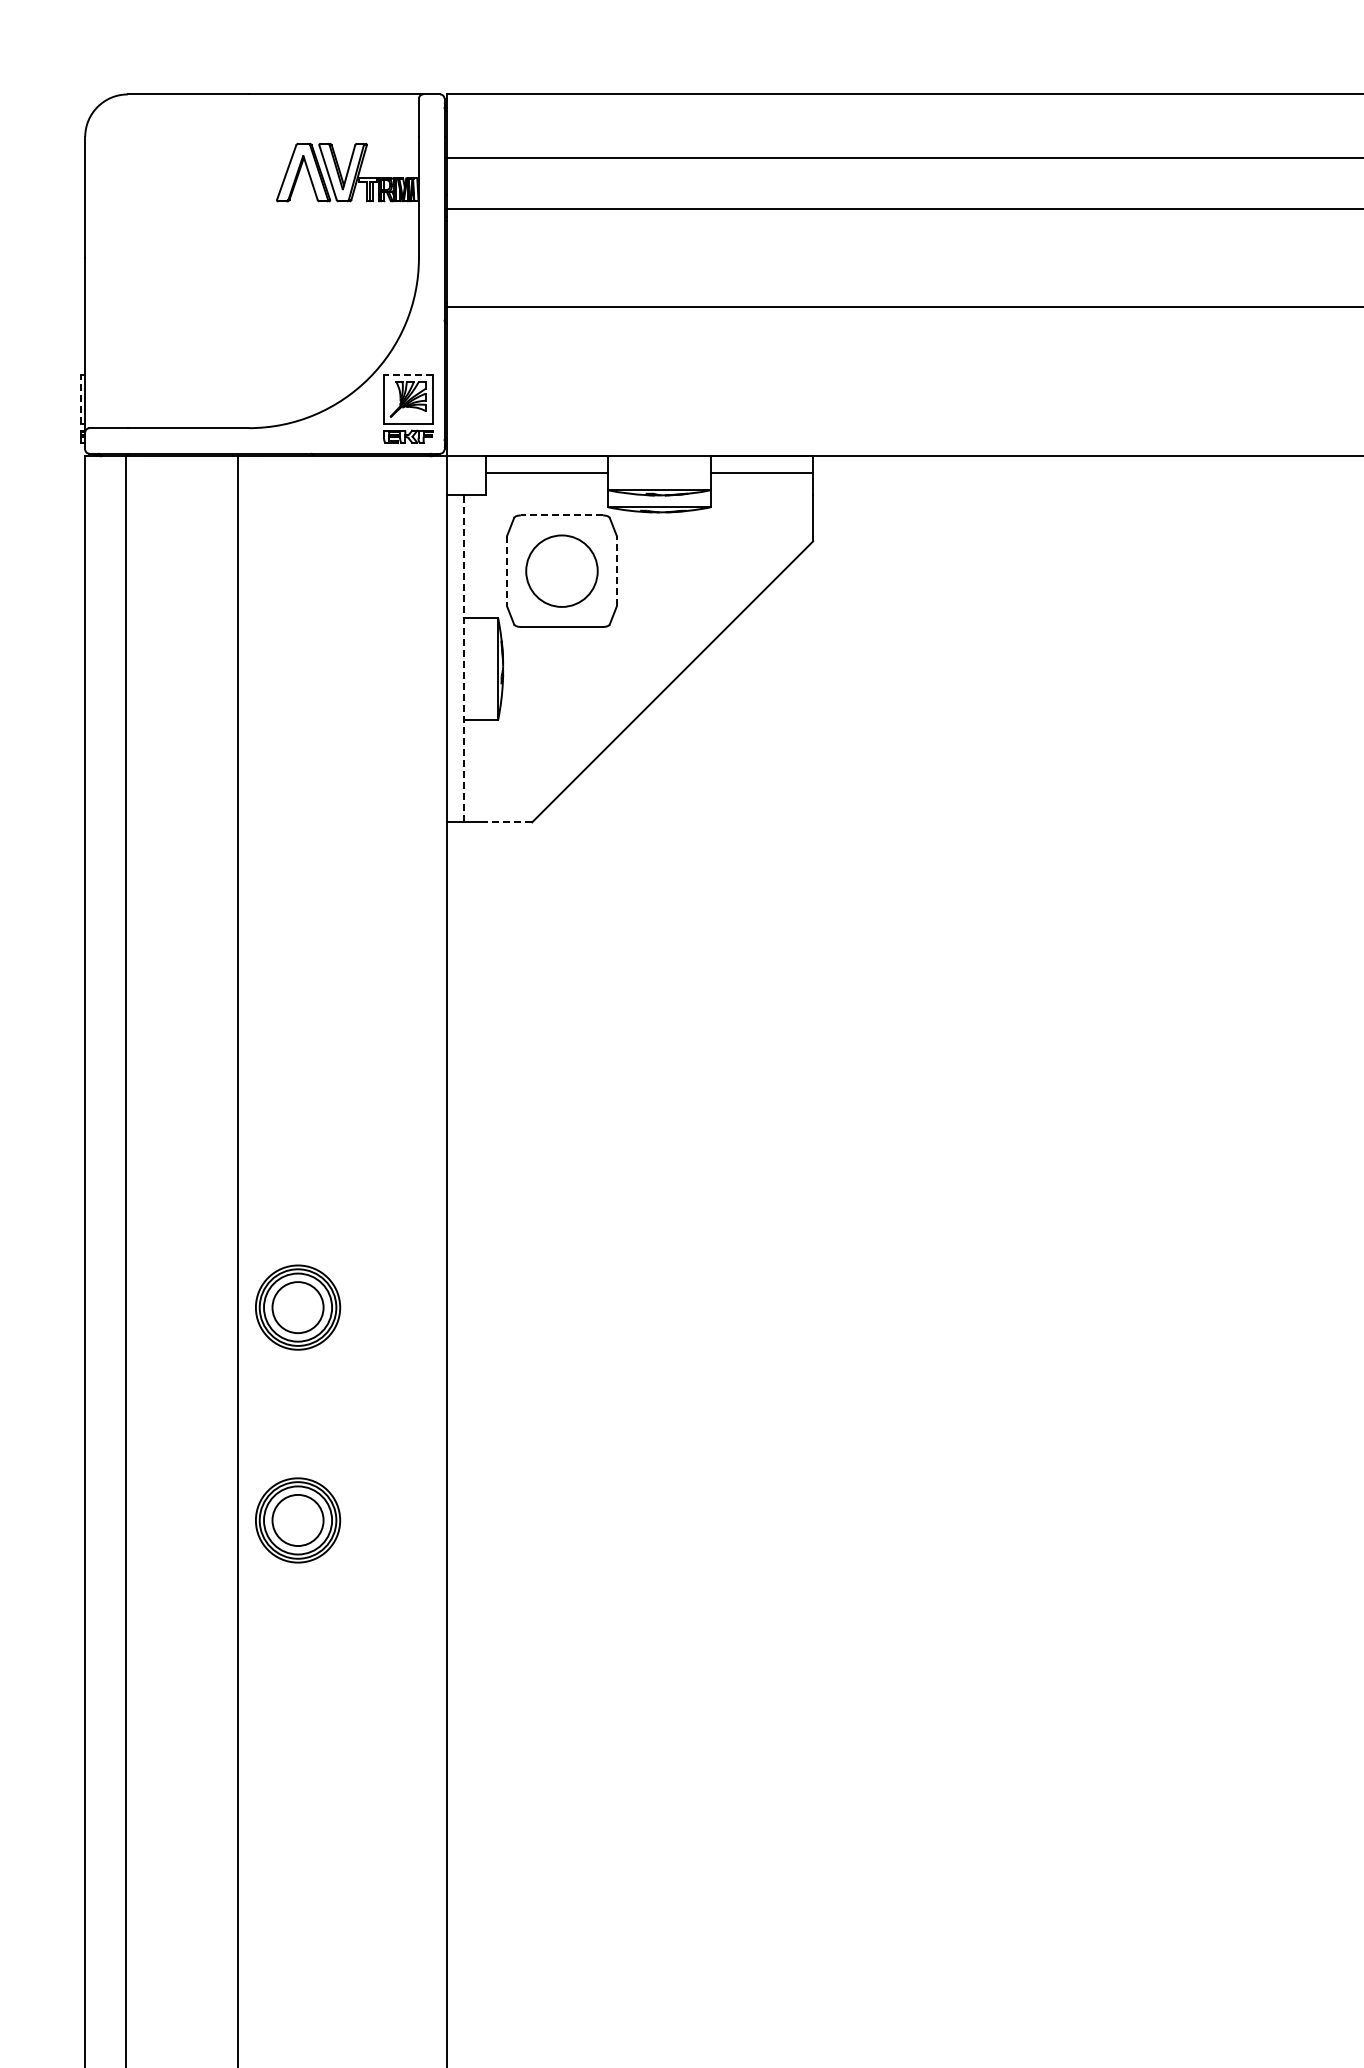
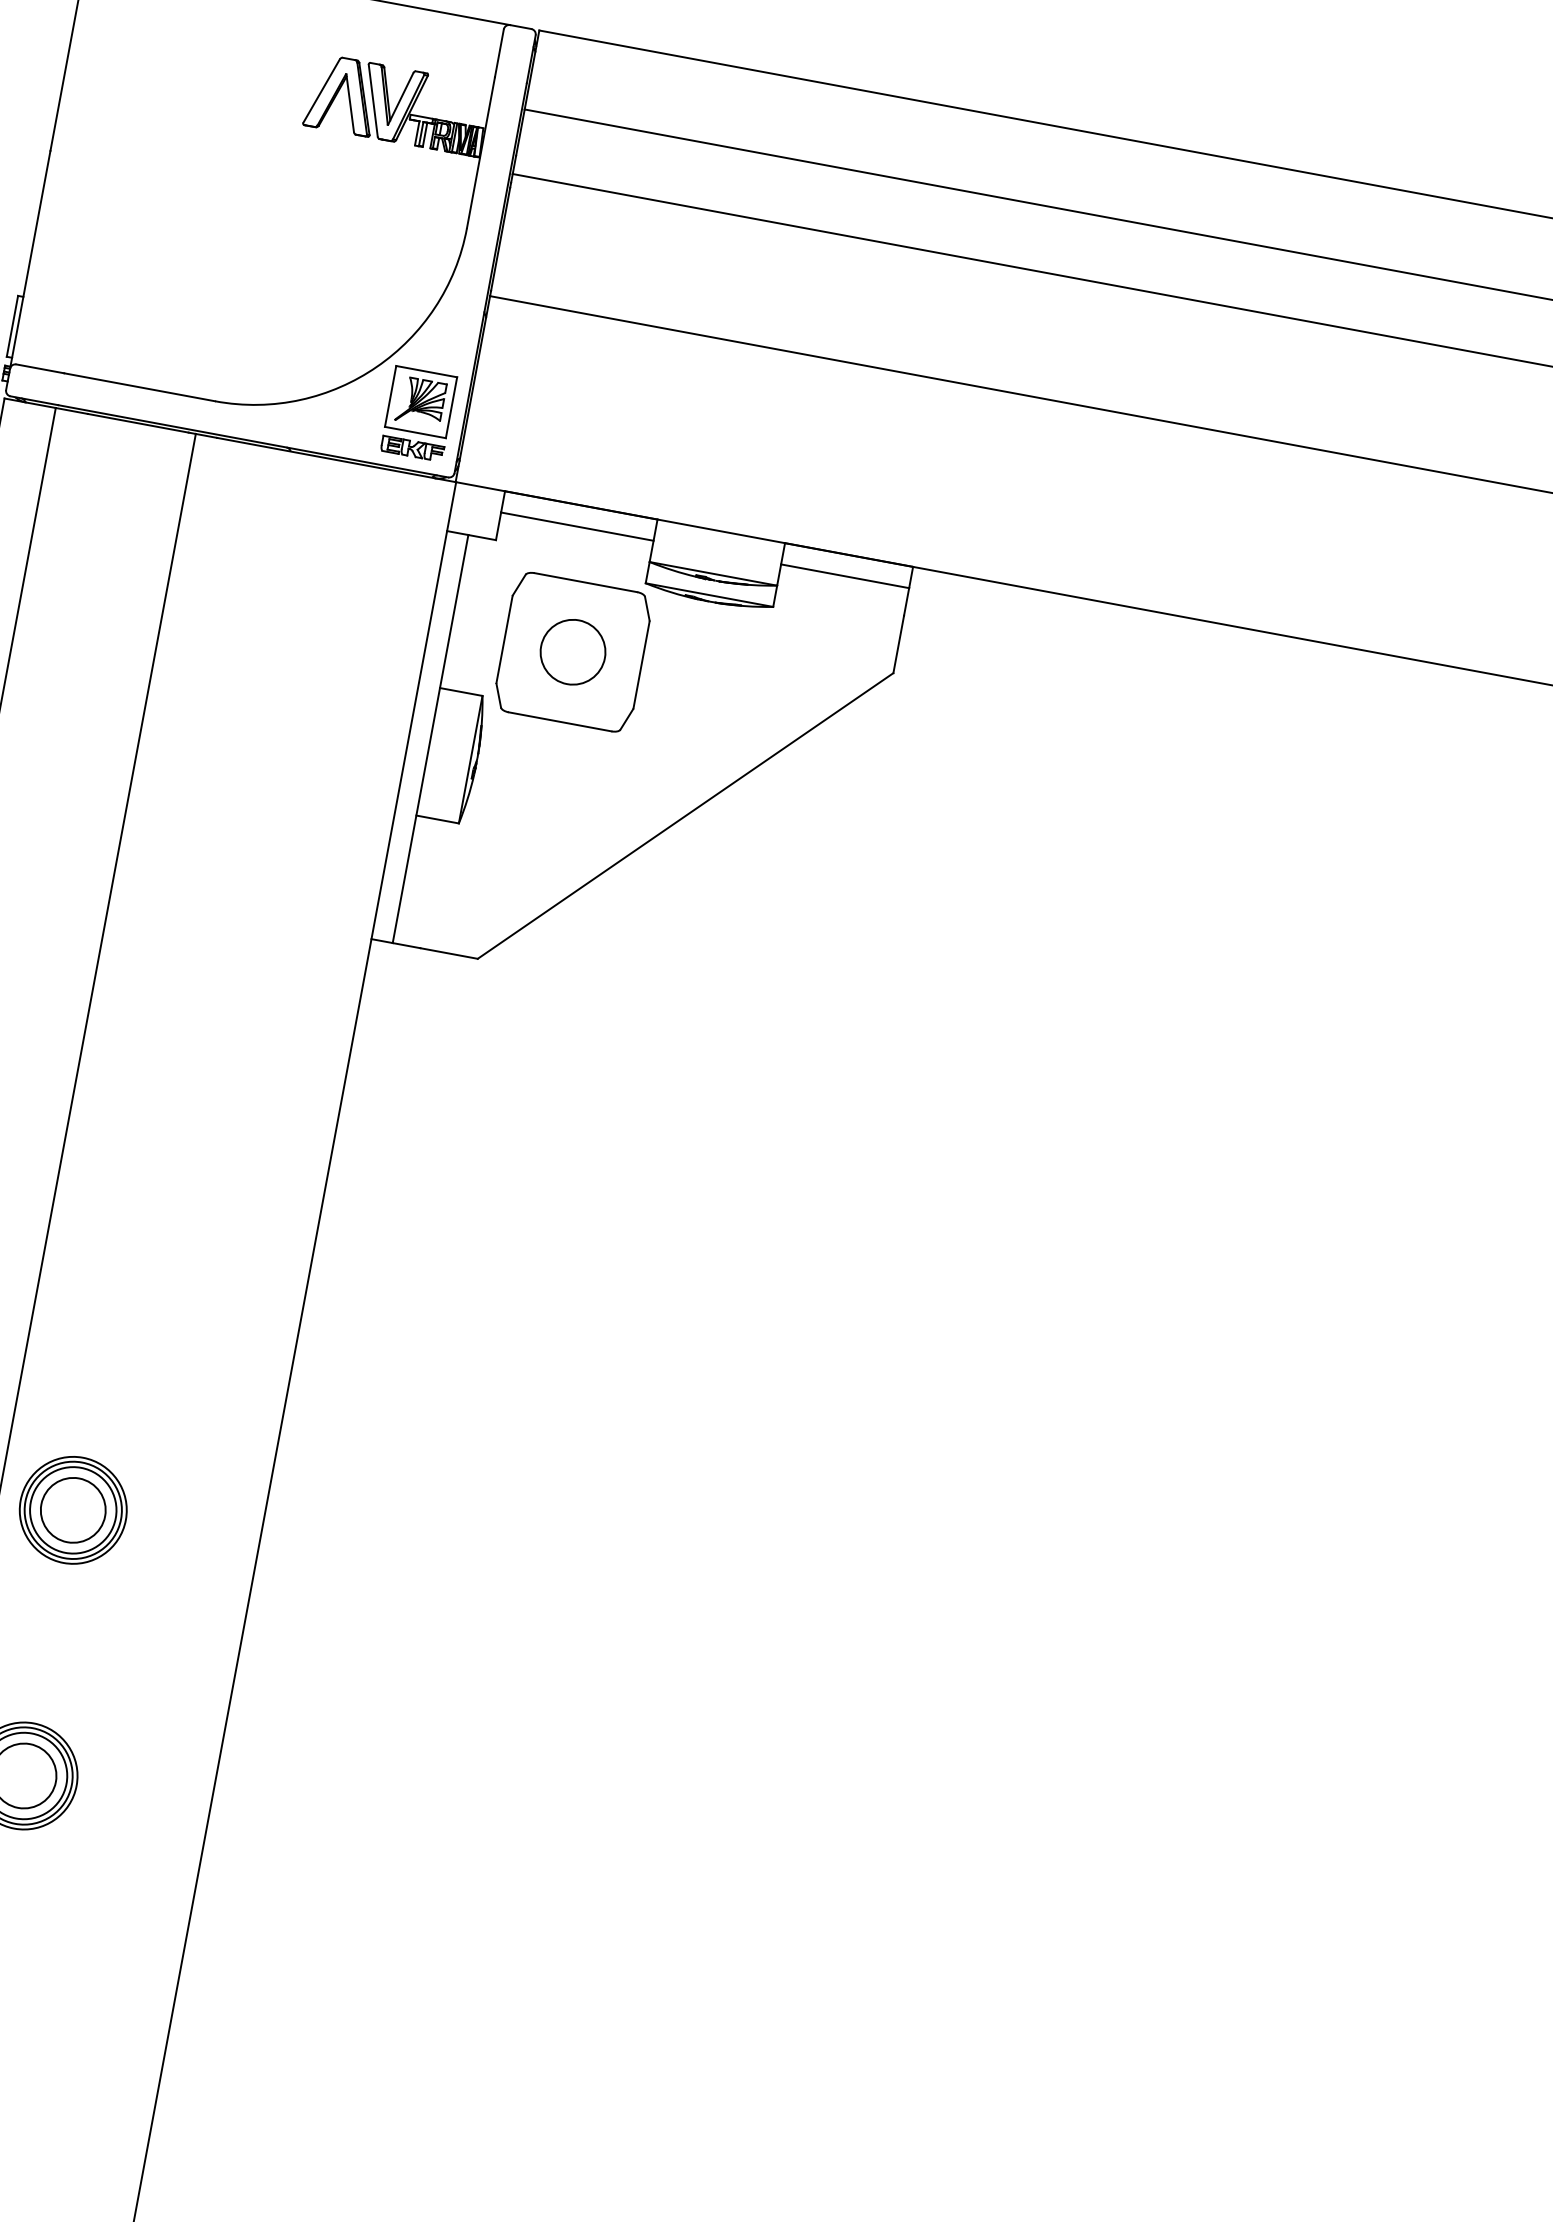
line: (407, 374) -> (425, 370), dashed -> solid
line: (80, 398) -> (12, 325), dashed -> solid
line: (561, 515) -> (585, 582), dashed -> solid
circle: (561, 570) -> (572, 651), size x0.71
line: (507, 571) -> (504, 640), dashed -> solid
line: (616, 571) -> (641, 665), dashed -> solid
line: (464, 658) -> (431, 738), dashed -> solid
line: (509, 822) -> (449, 953), dashed -> solid

